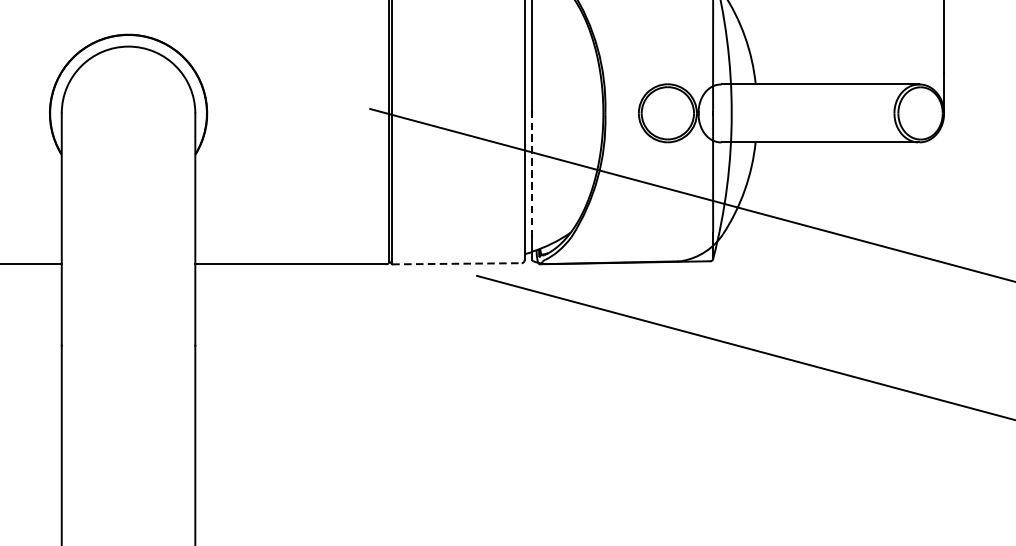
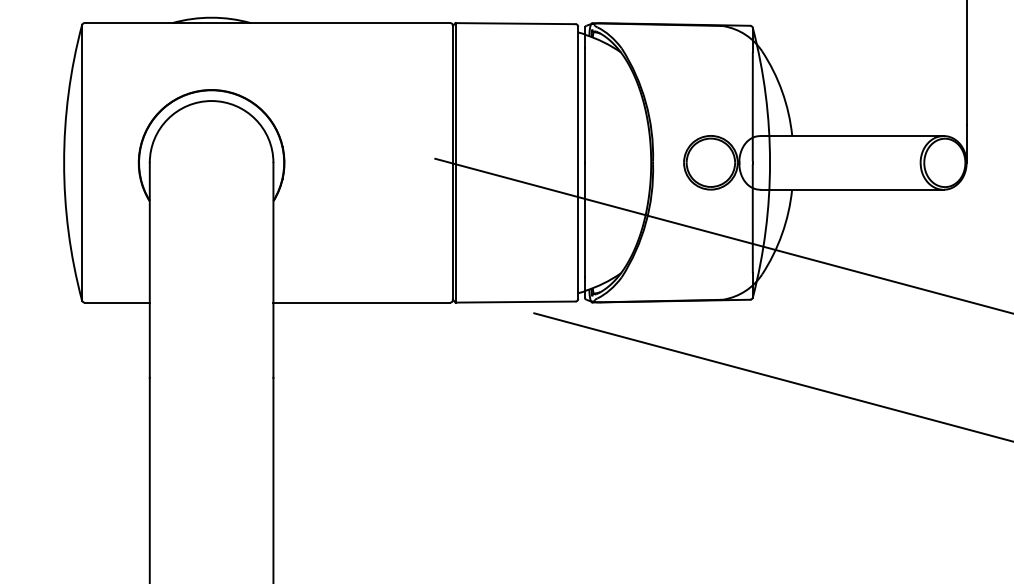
line: (532, 175) -> (585, 220), dashed -> solid
line: (456, 264) -> (515, 302), dashed -> solid

